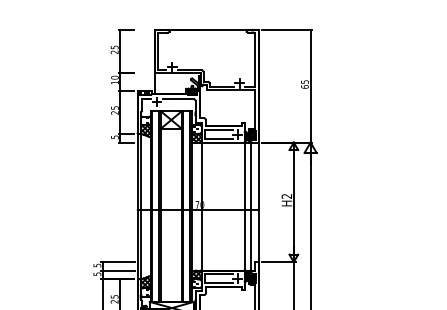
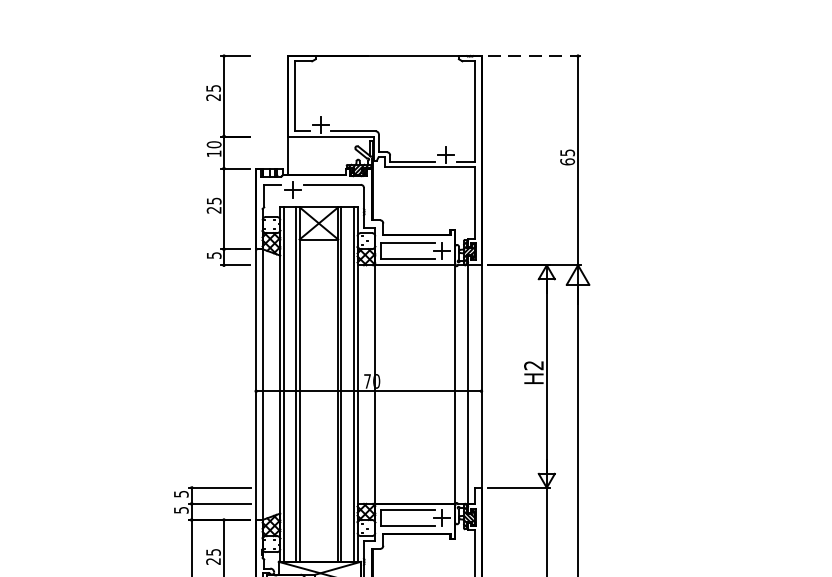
line: (287, 30) -> (535, 56), solid -> dashed

